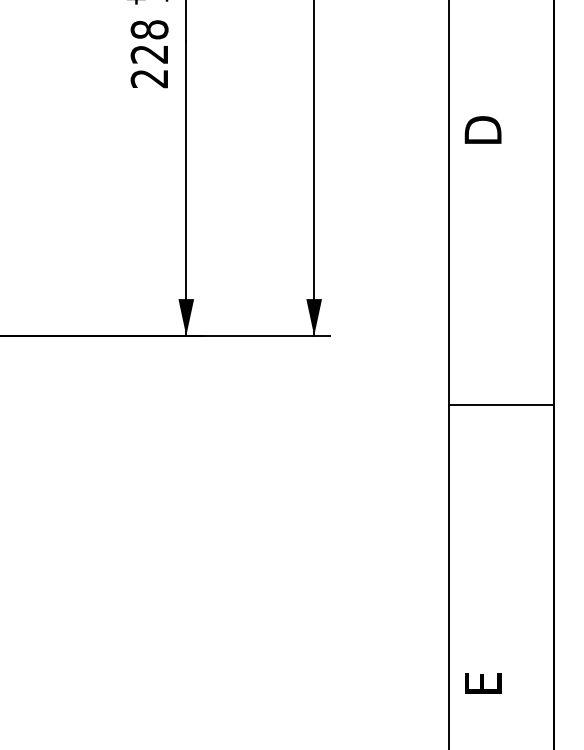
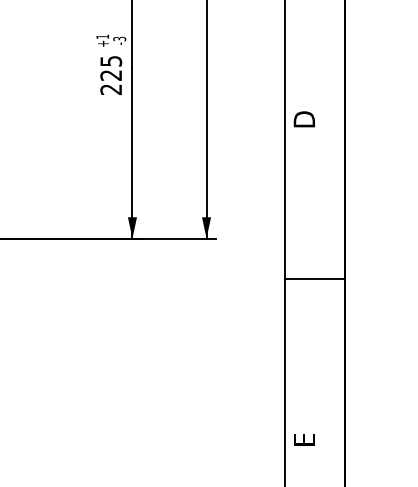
text: (150, 28) -> (111, 60), 228 -> 225

